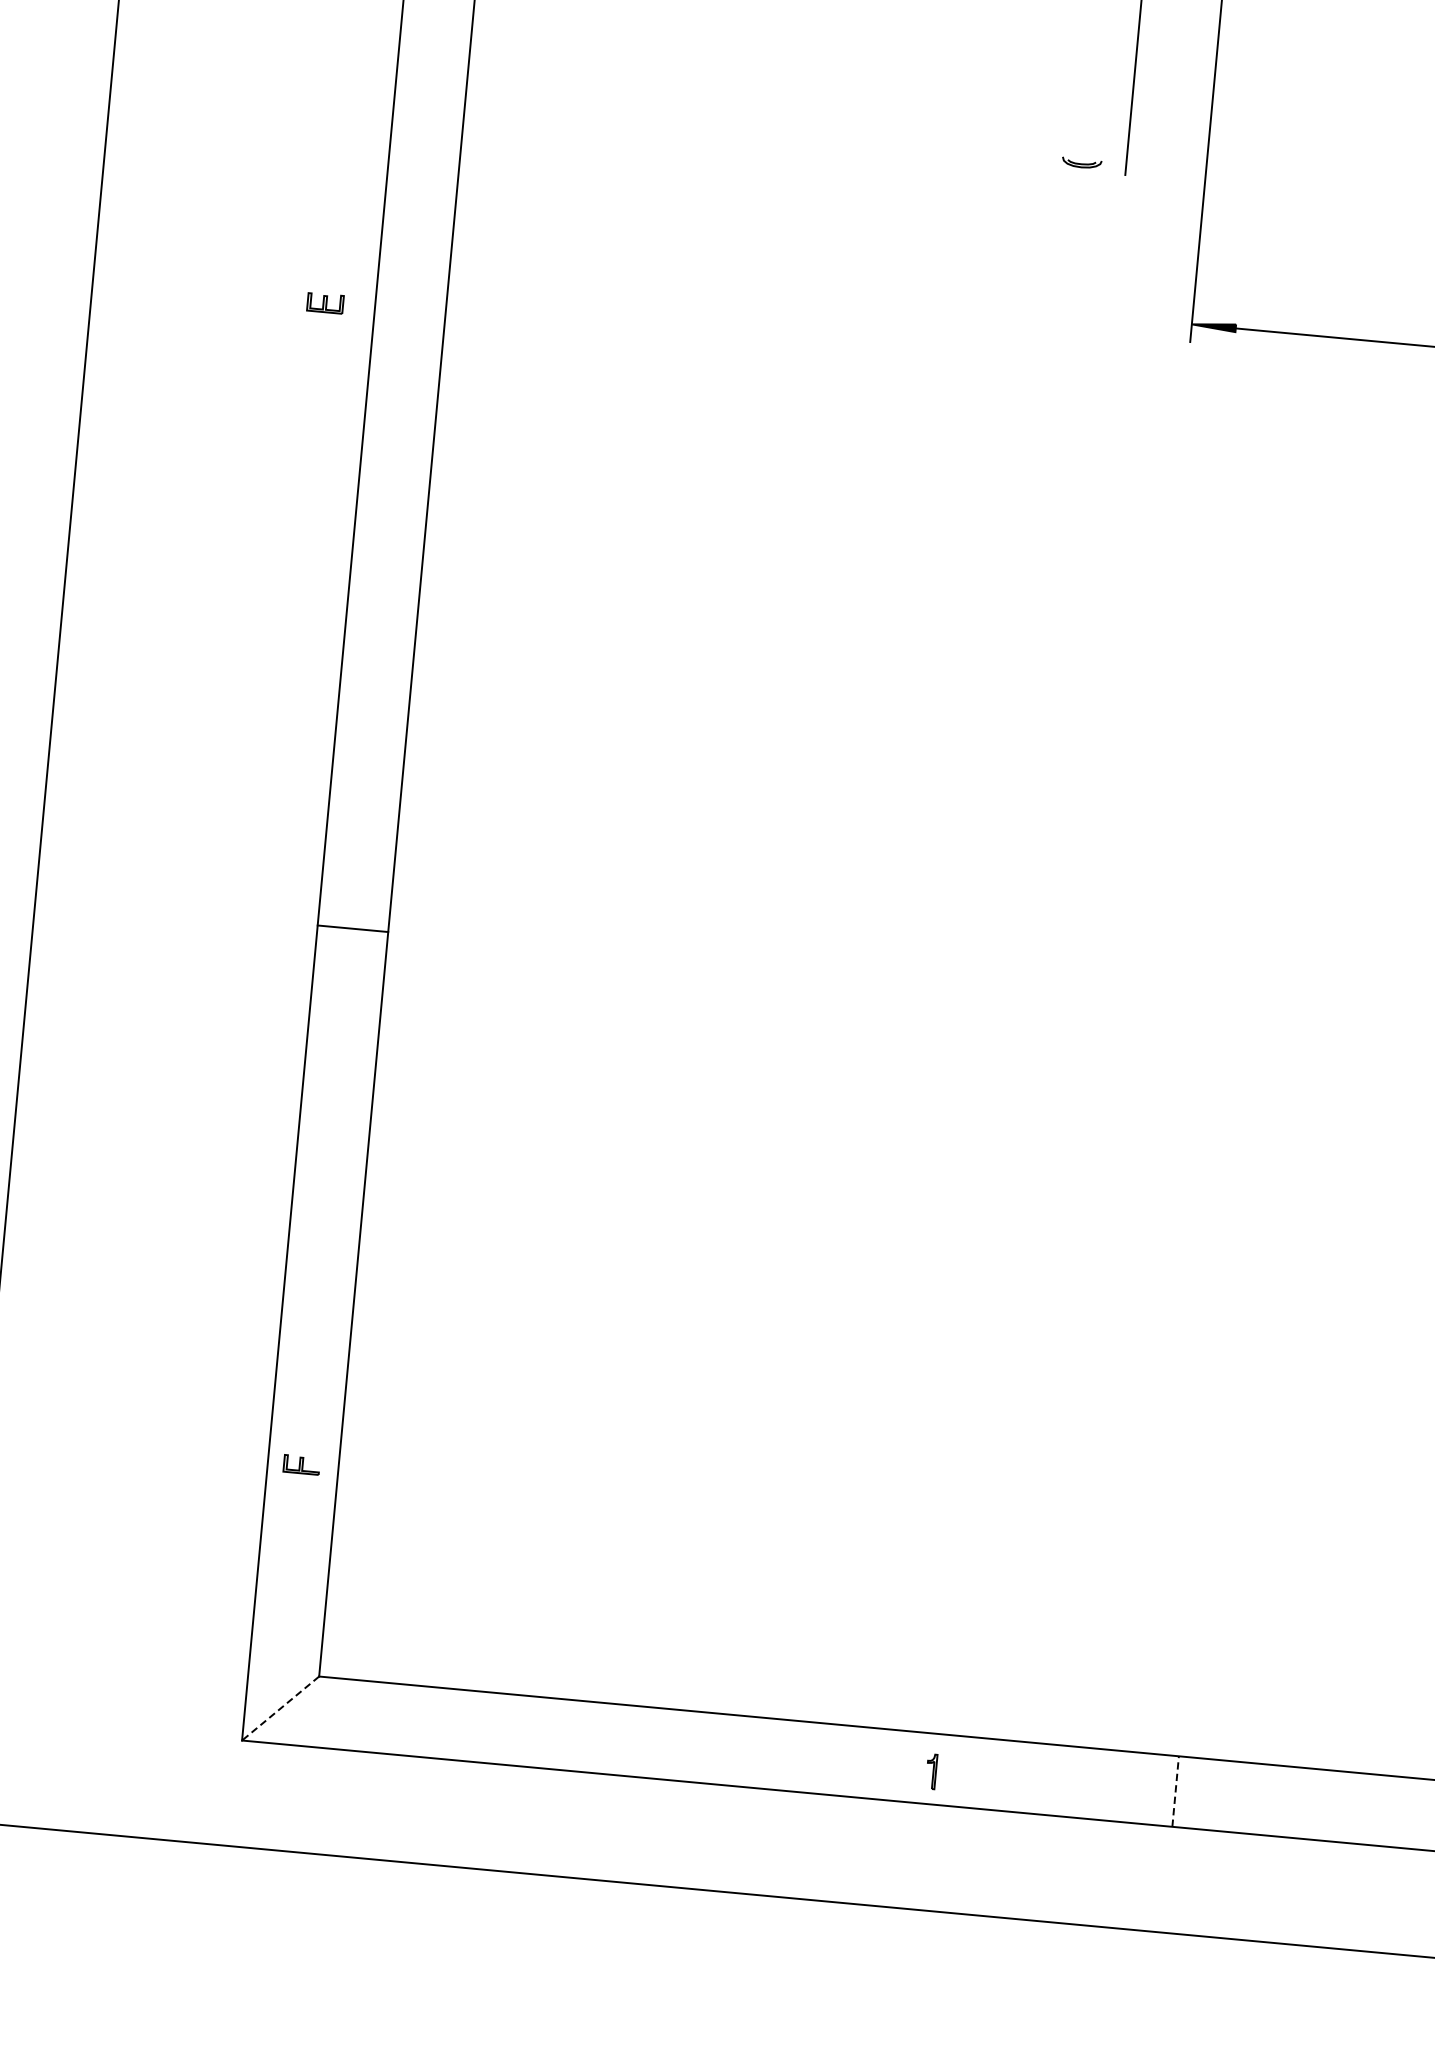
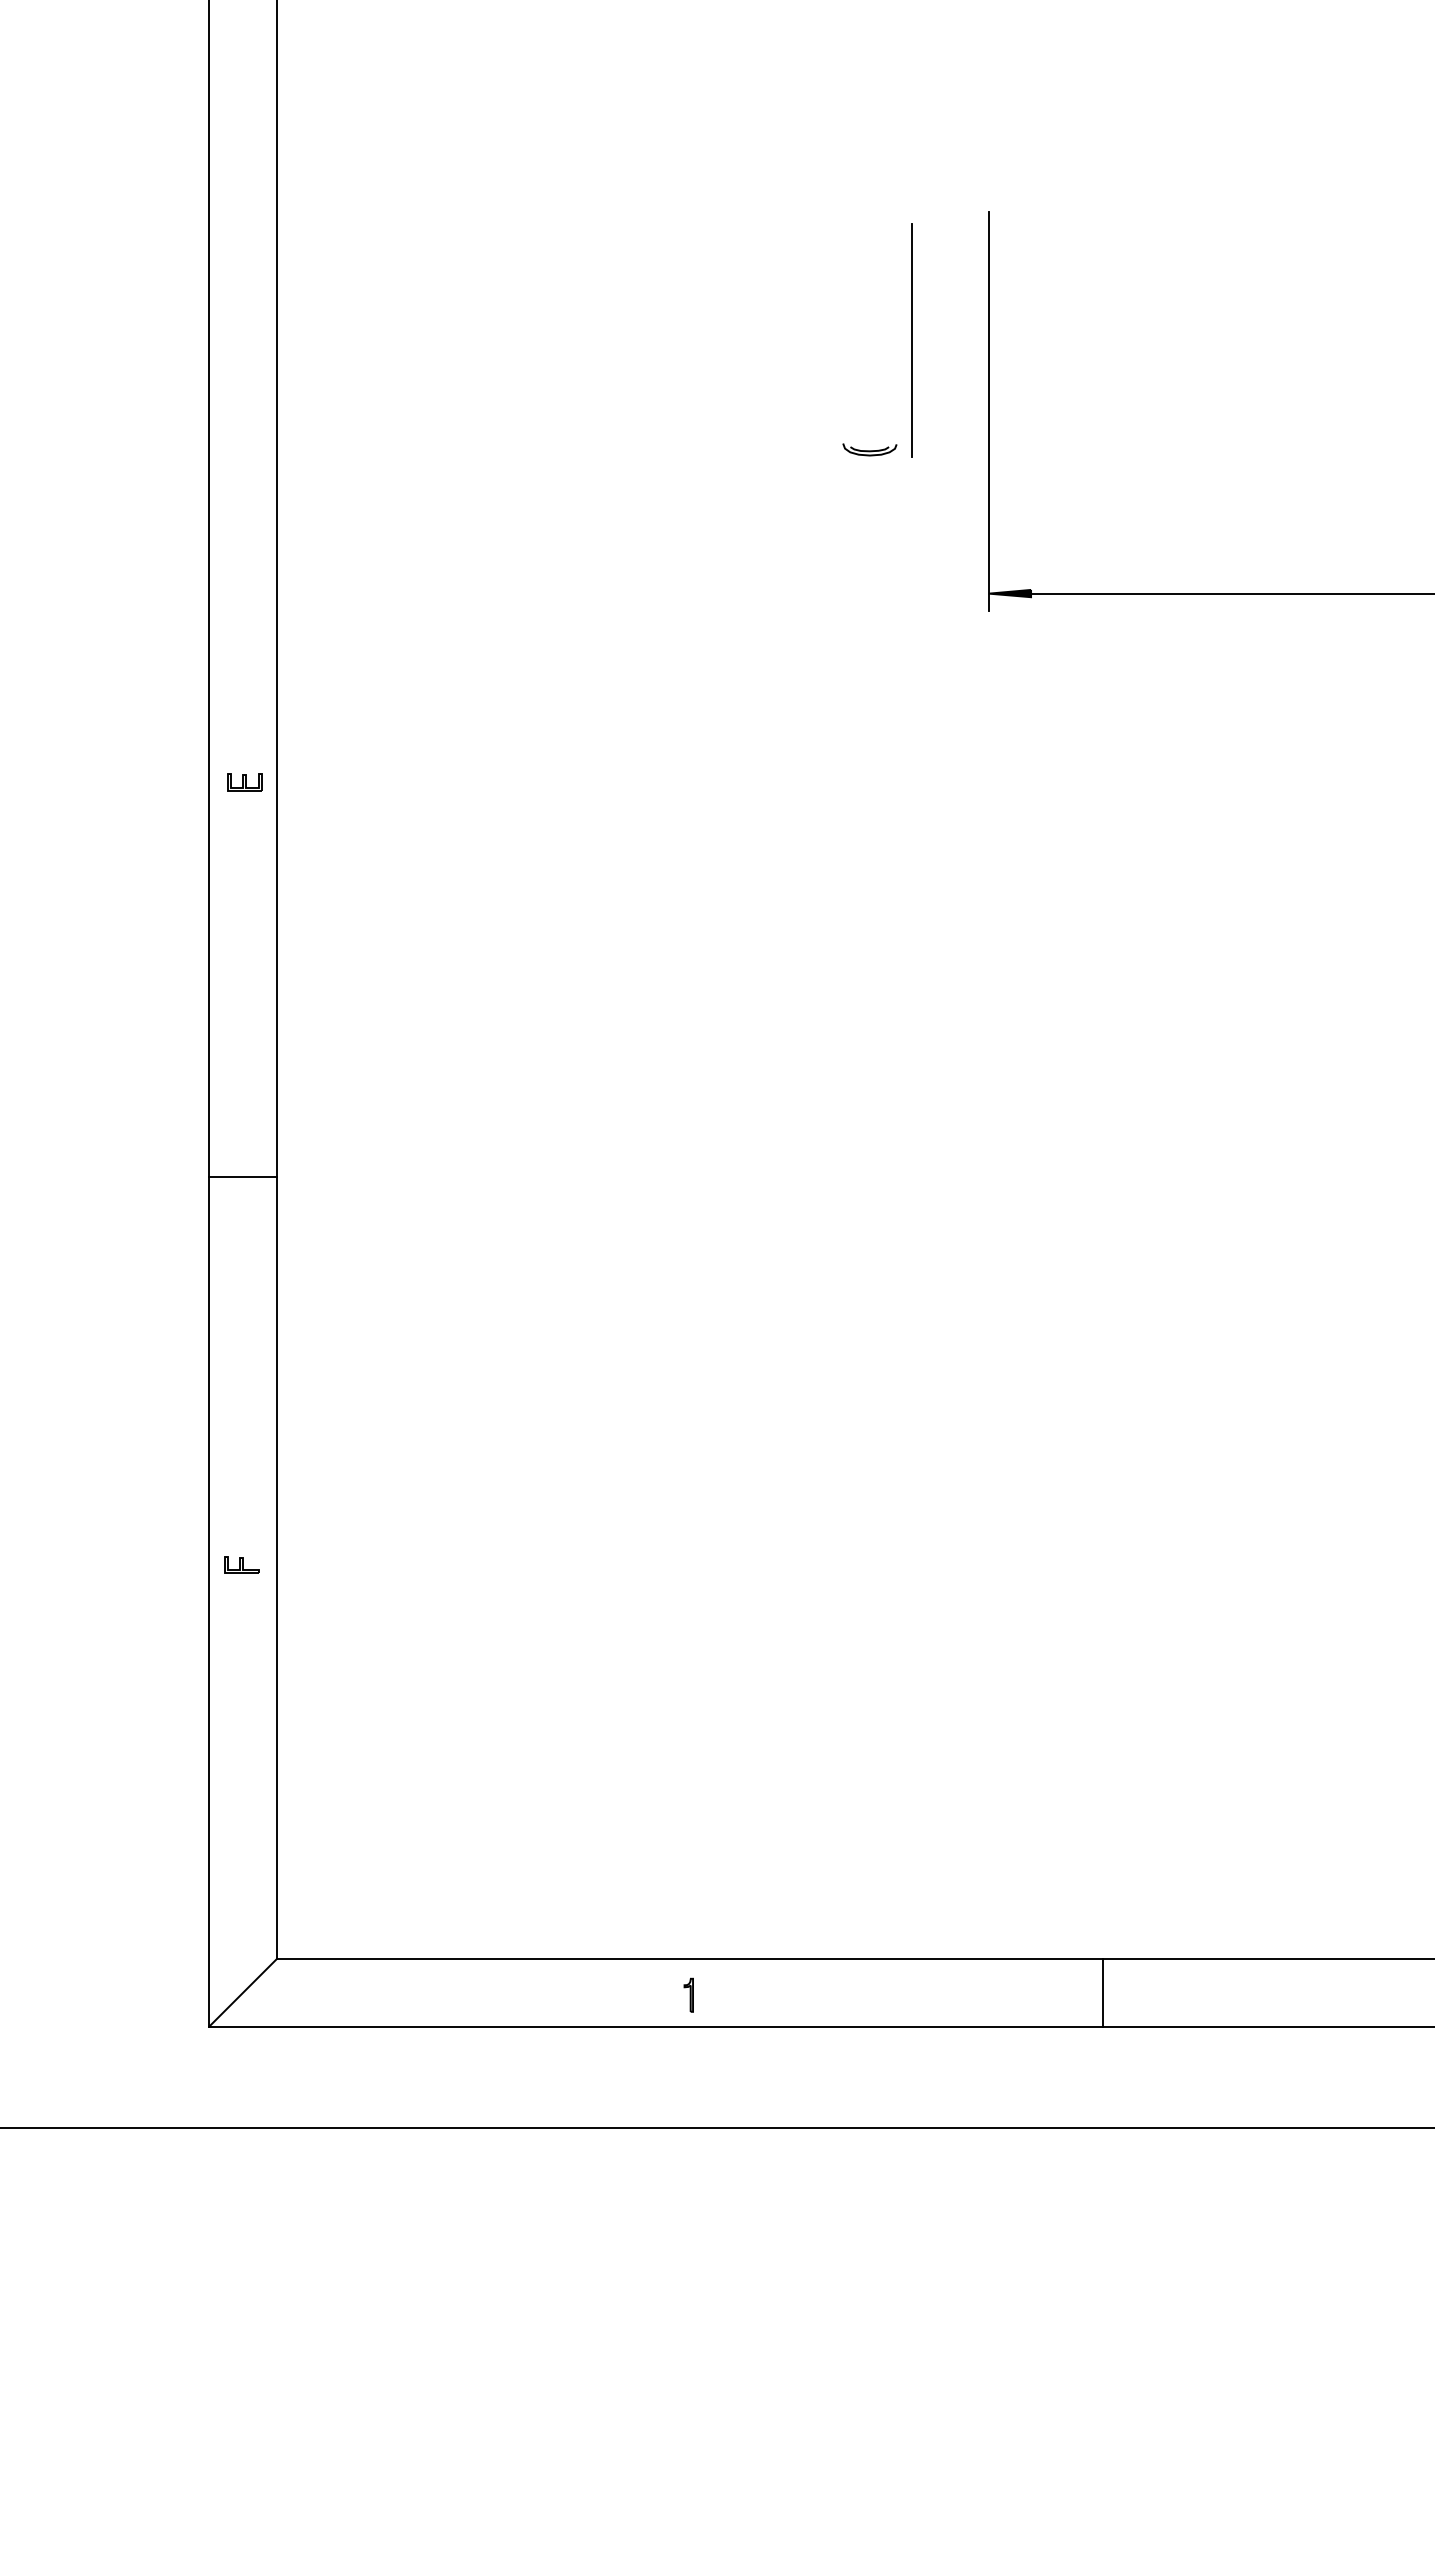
part: (1081, 162) -> (869, 449), size x1.43
part: (325, 303) -> (244, 782), moved
line: (353, 928) -> (243, 1176), moved
part: (301, 1464) -> (241, 1564), moved
line: (280, 1708) -> (243, 1992), dashed -> solid
part: (931, 1770) -> (688, 1994), moved
line: (1176, 1791) -> (1103, 1992), dashed -> solid

